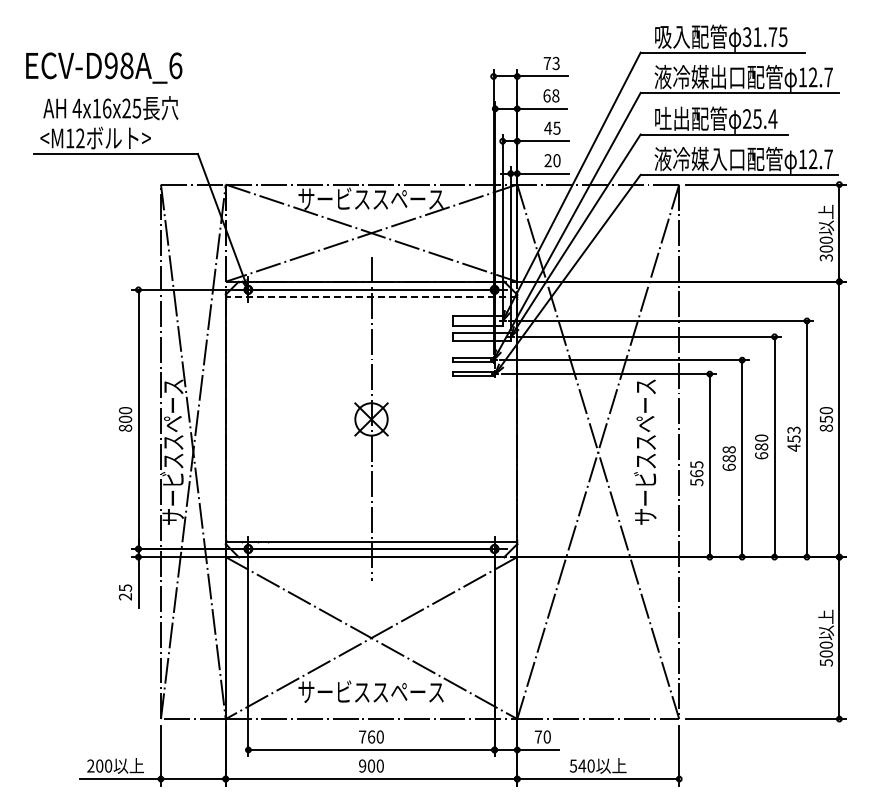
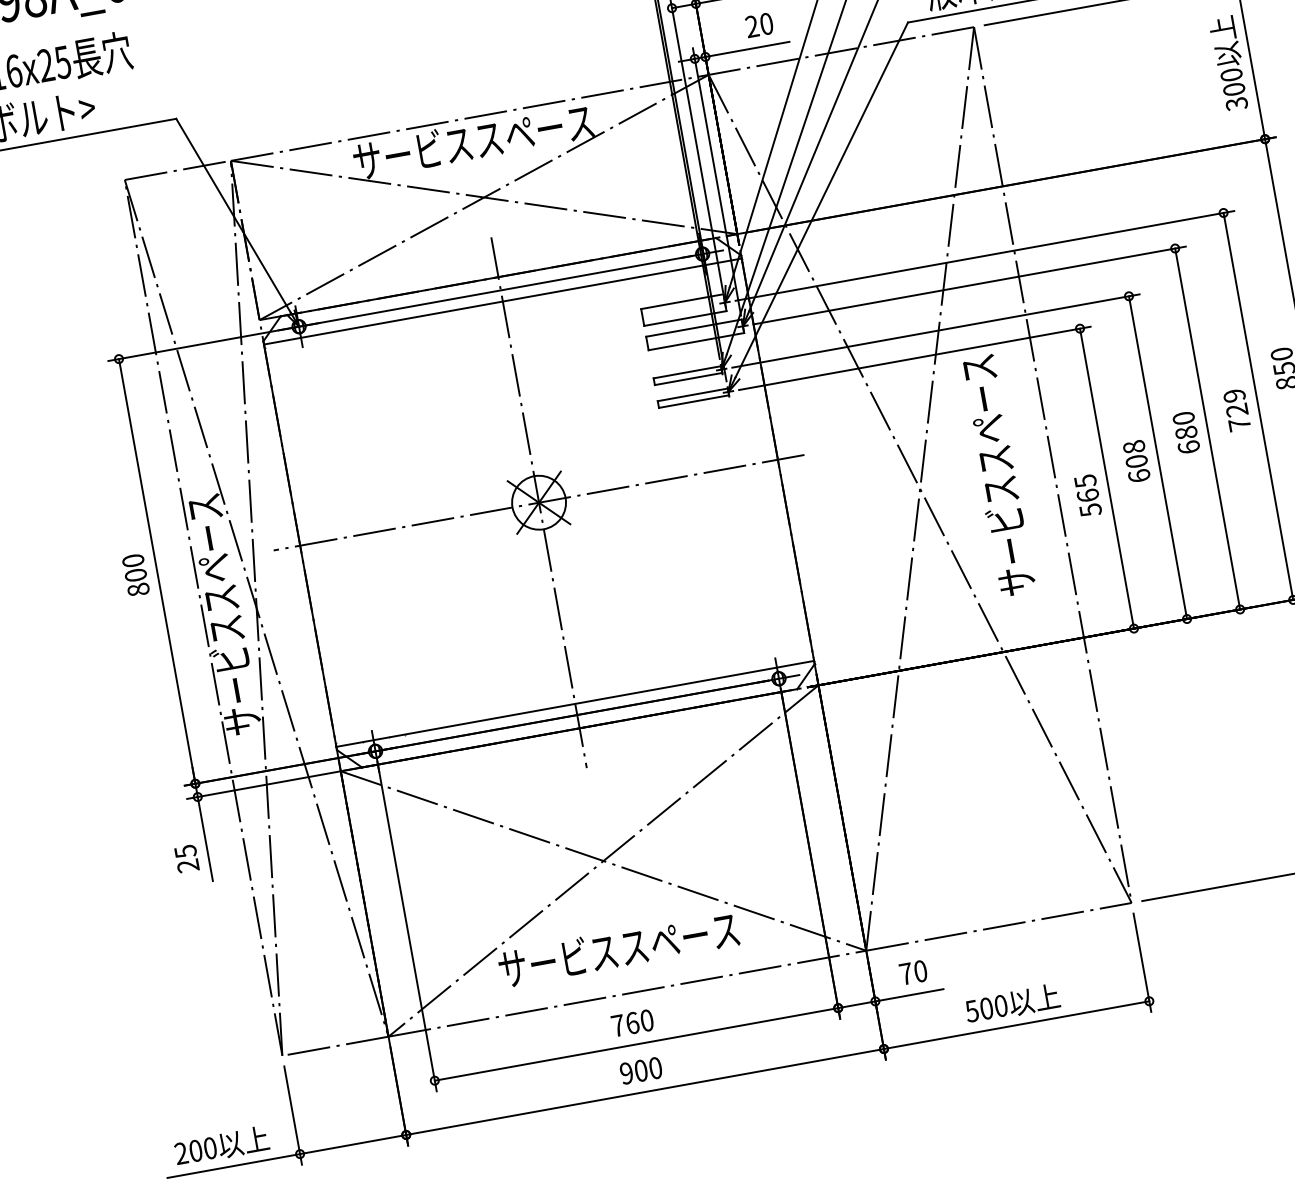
line: (371, 296) -> (502, 301), dashed -> solid
line: (371, 419) -> (539, 502), added
text: (793, 438) -> (1236, 409), 453 -> 729
text: (729, 458) -> (1137, 461), 688 -> 608
text: (582, 765) -> (986, 1007), 540 -> 500

